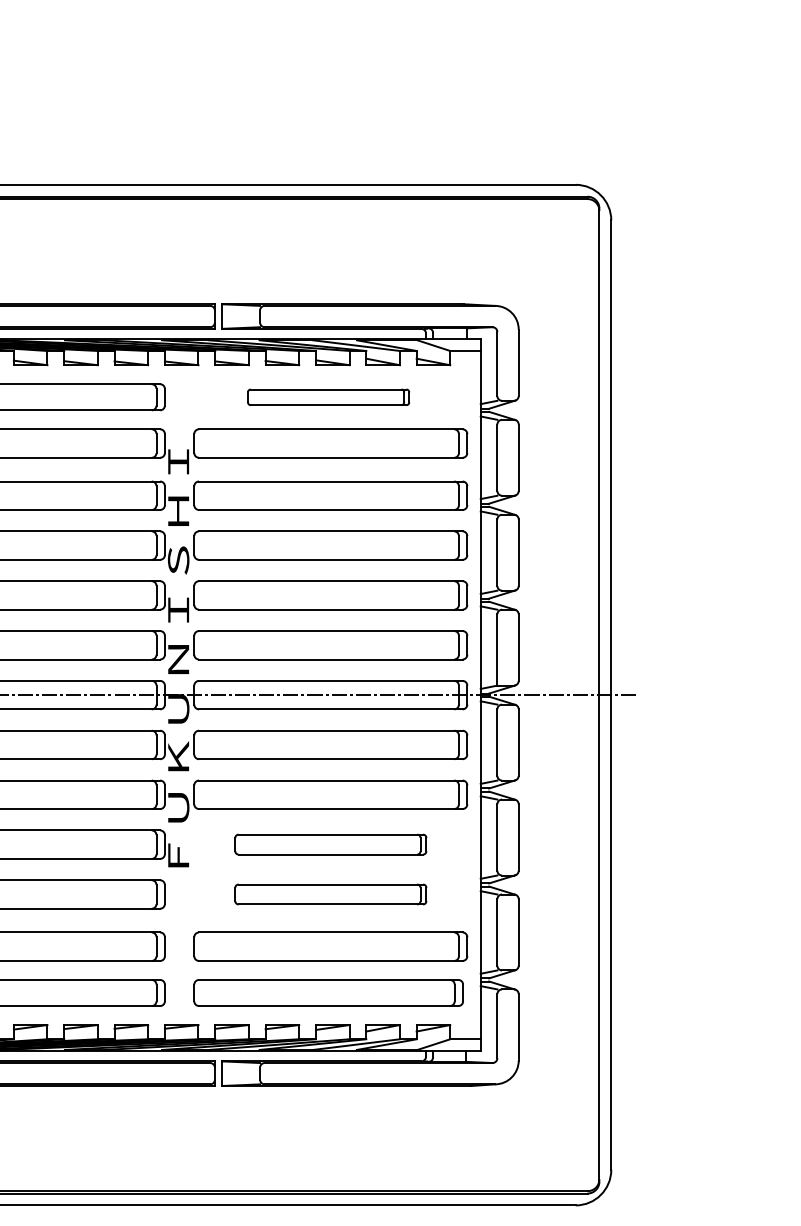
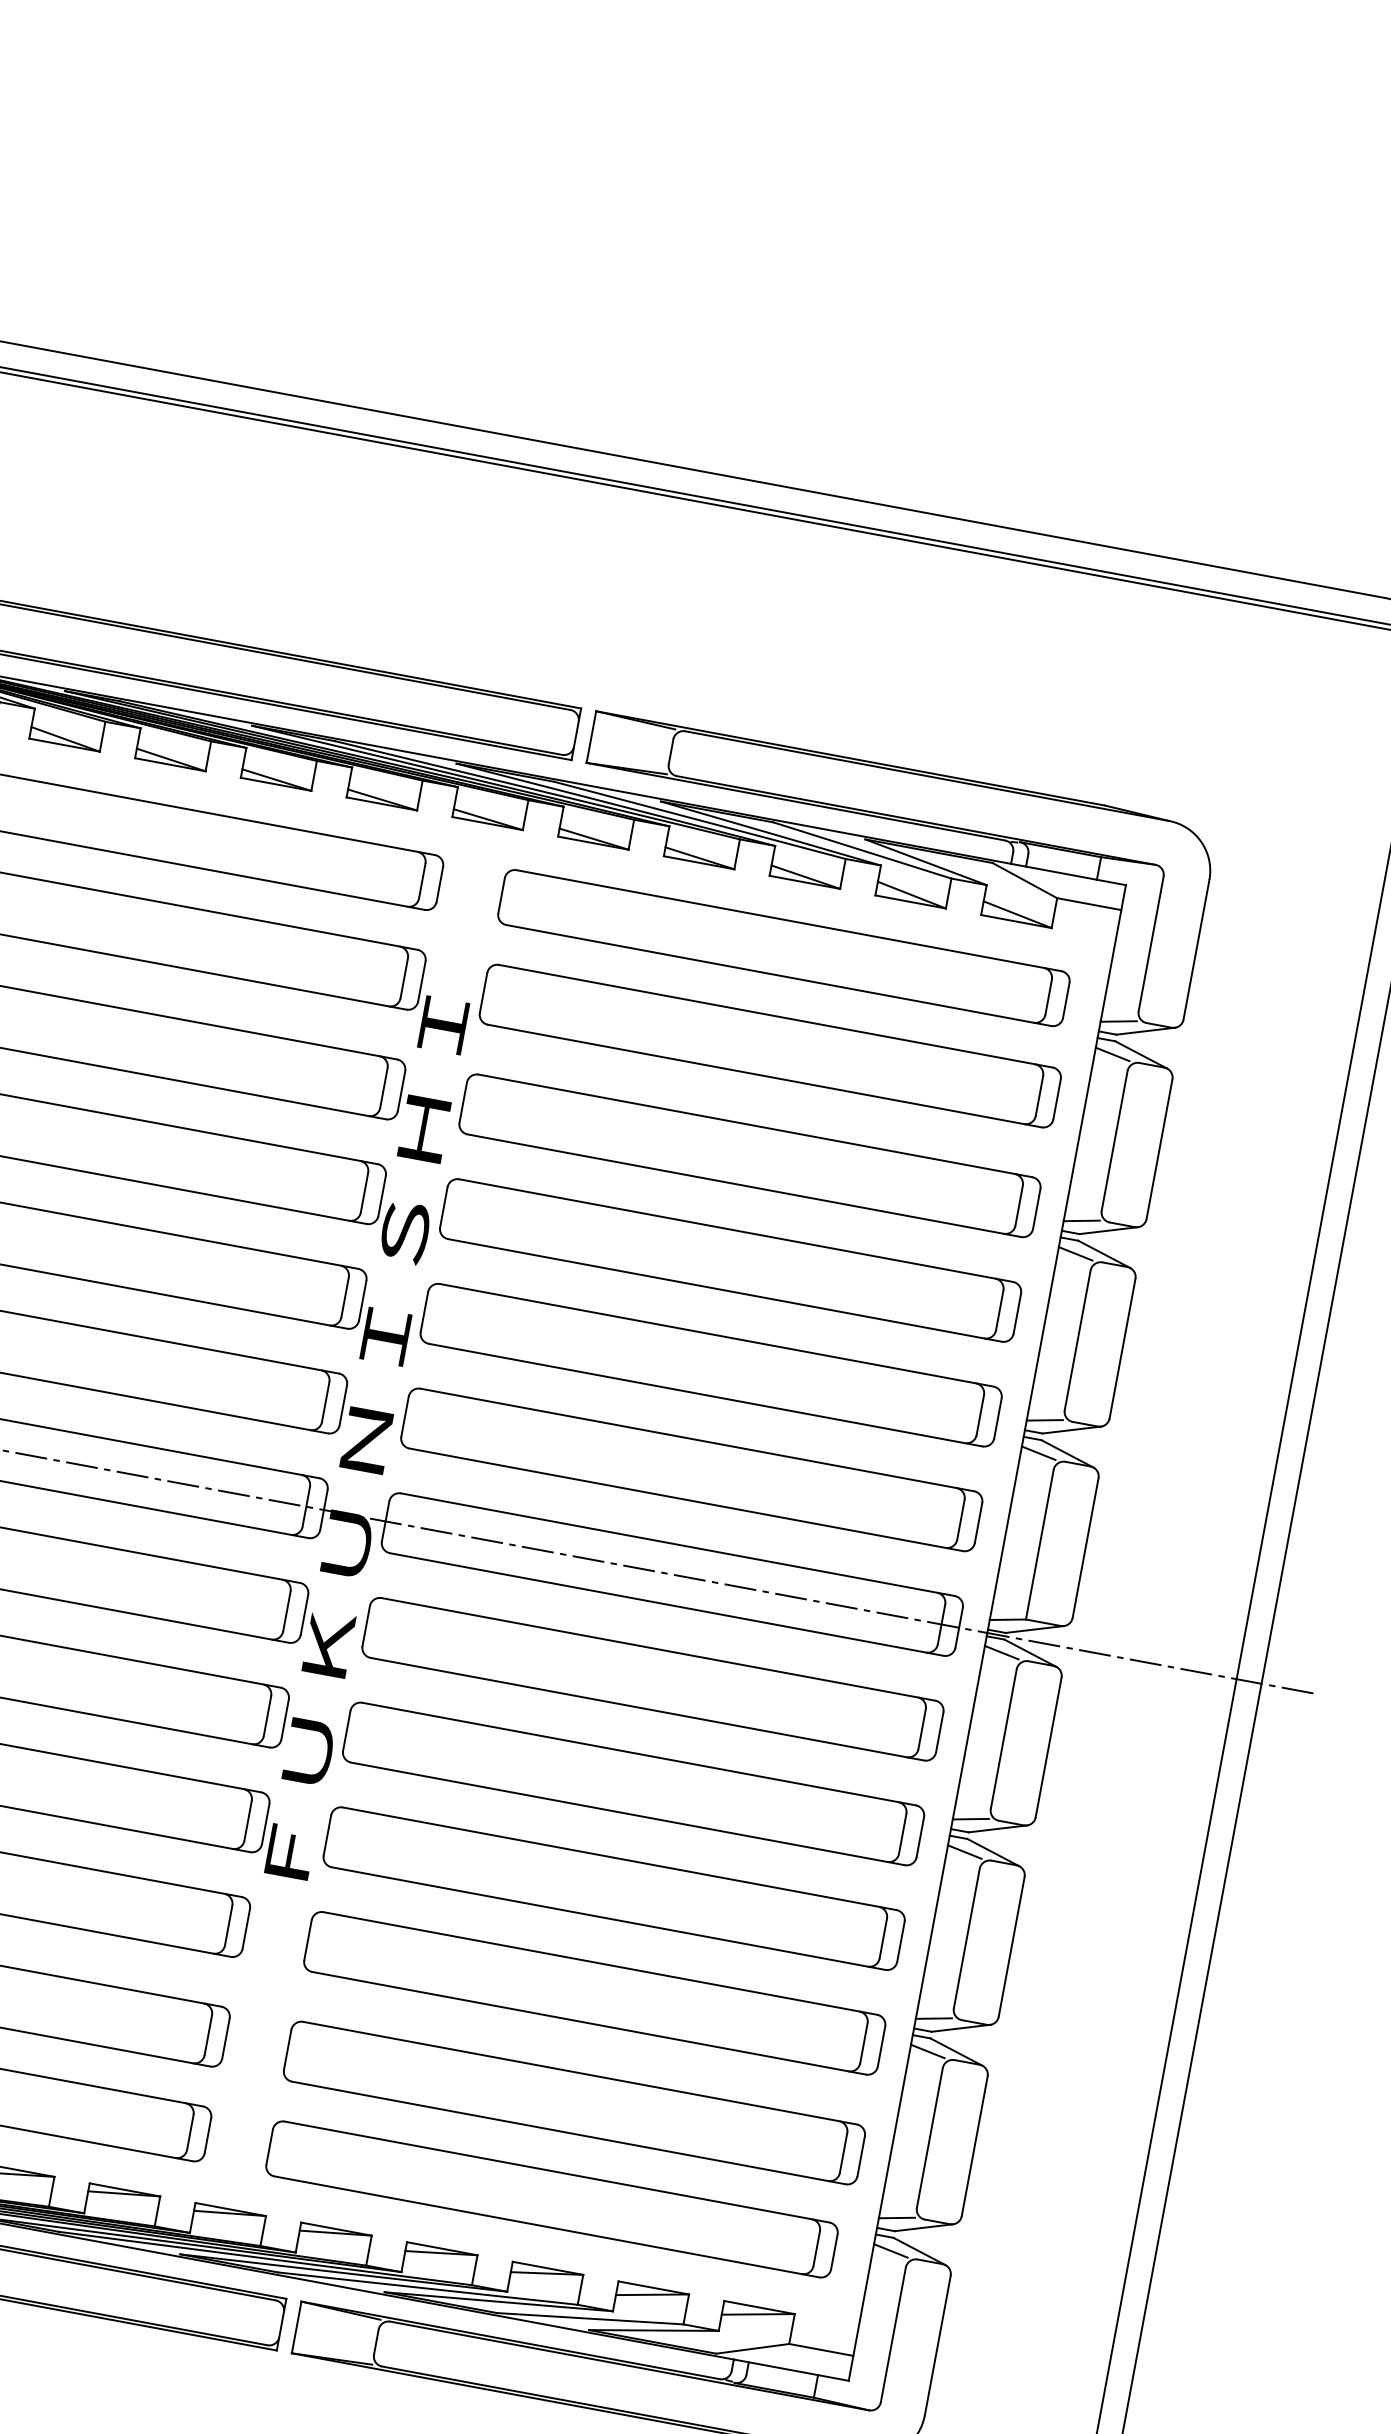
part: (328, 397) -> (783, 948), size x1.67
part: (330, 844) -> (613, 1888), size x1.43
part: (330, 894) -> (594, 1993), size x1.43

